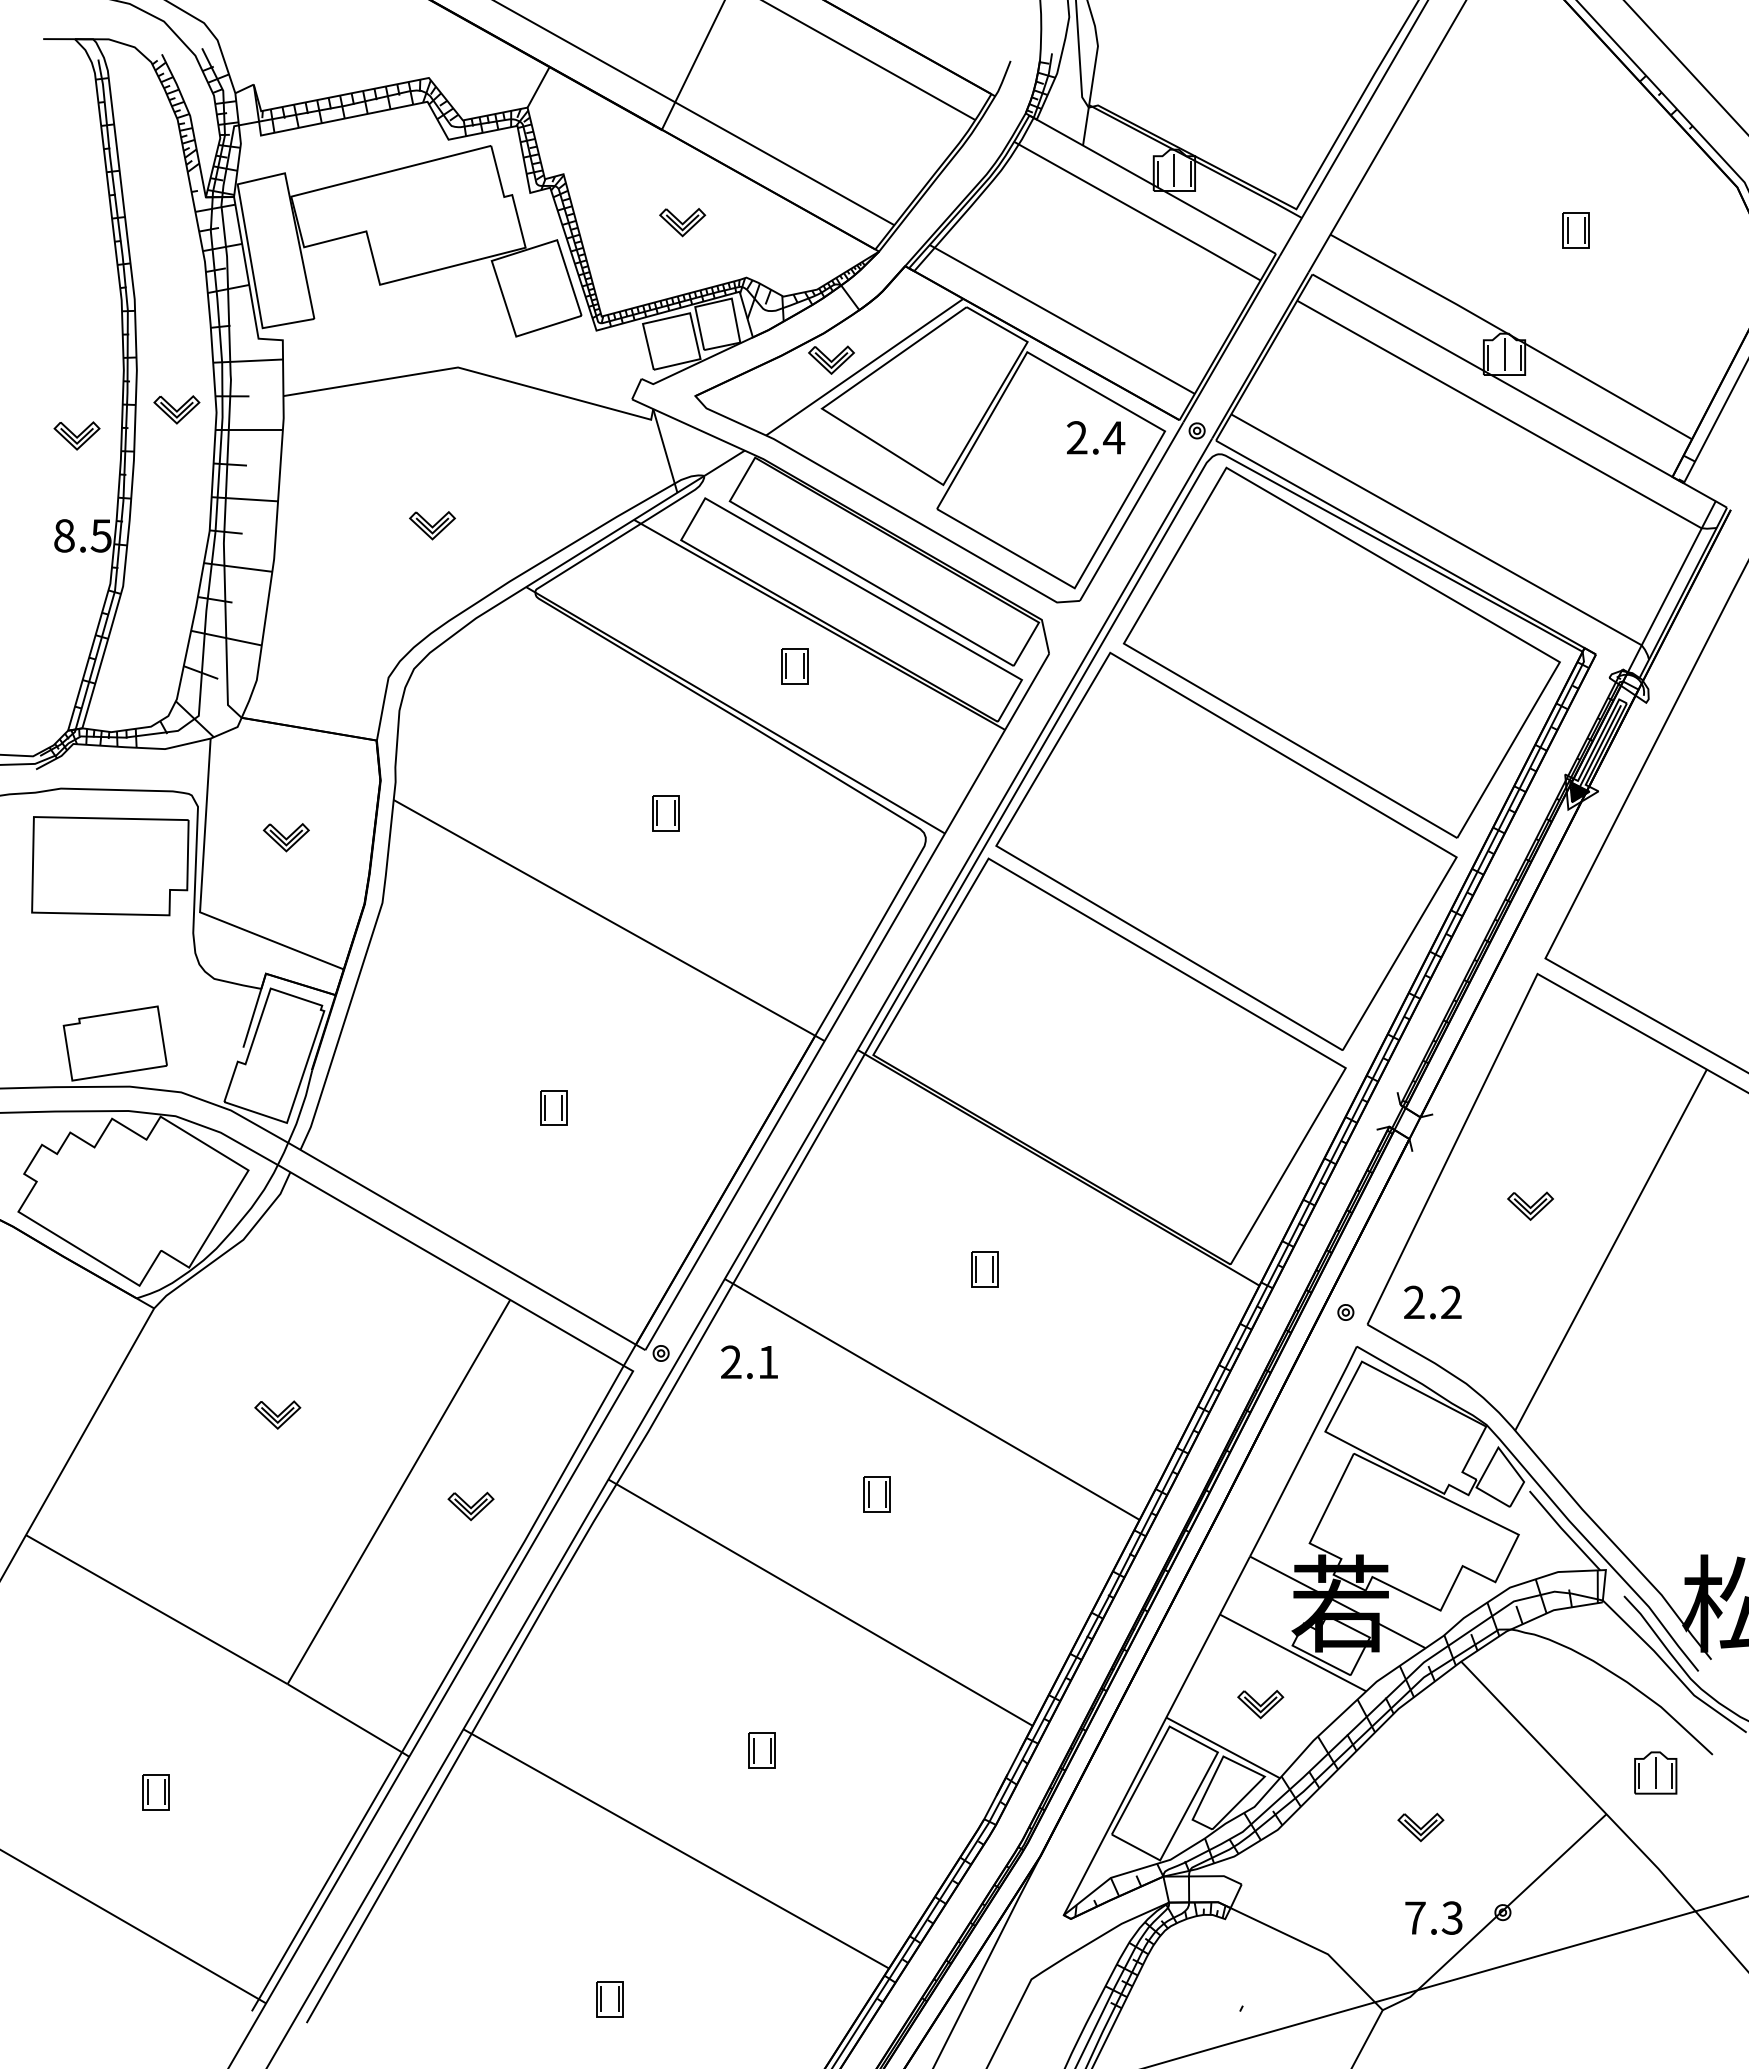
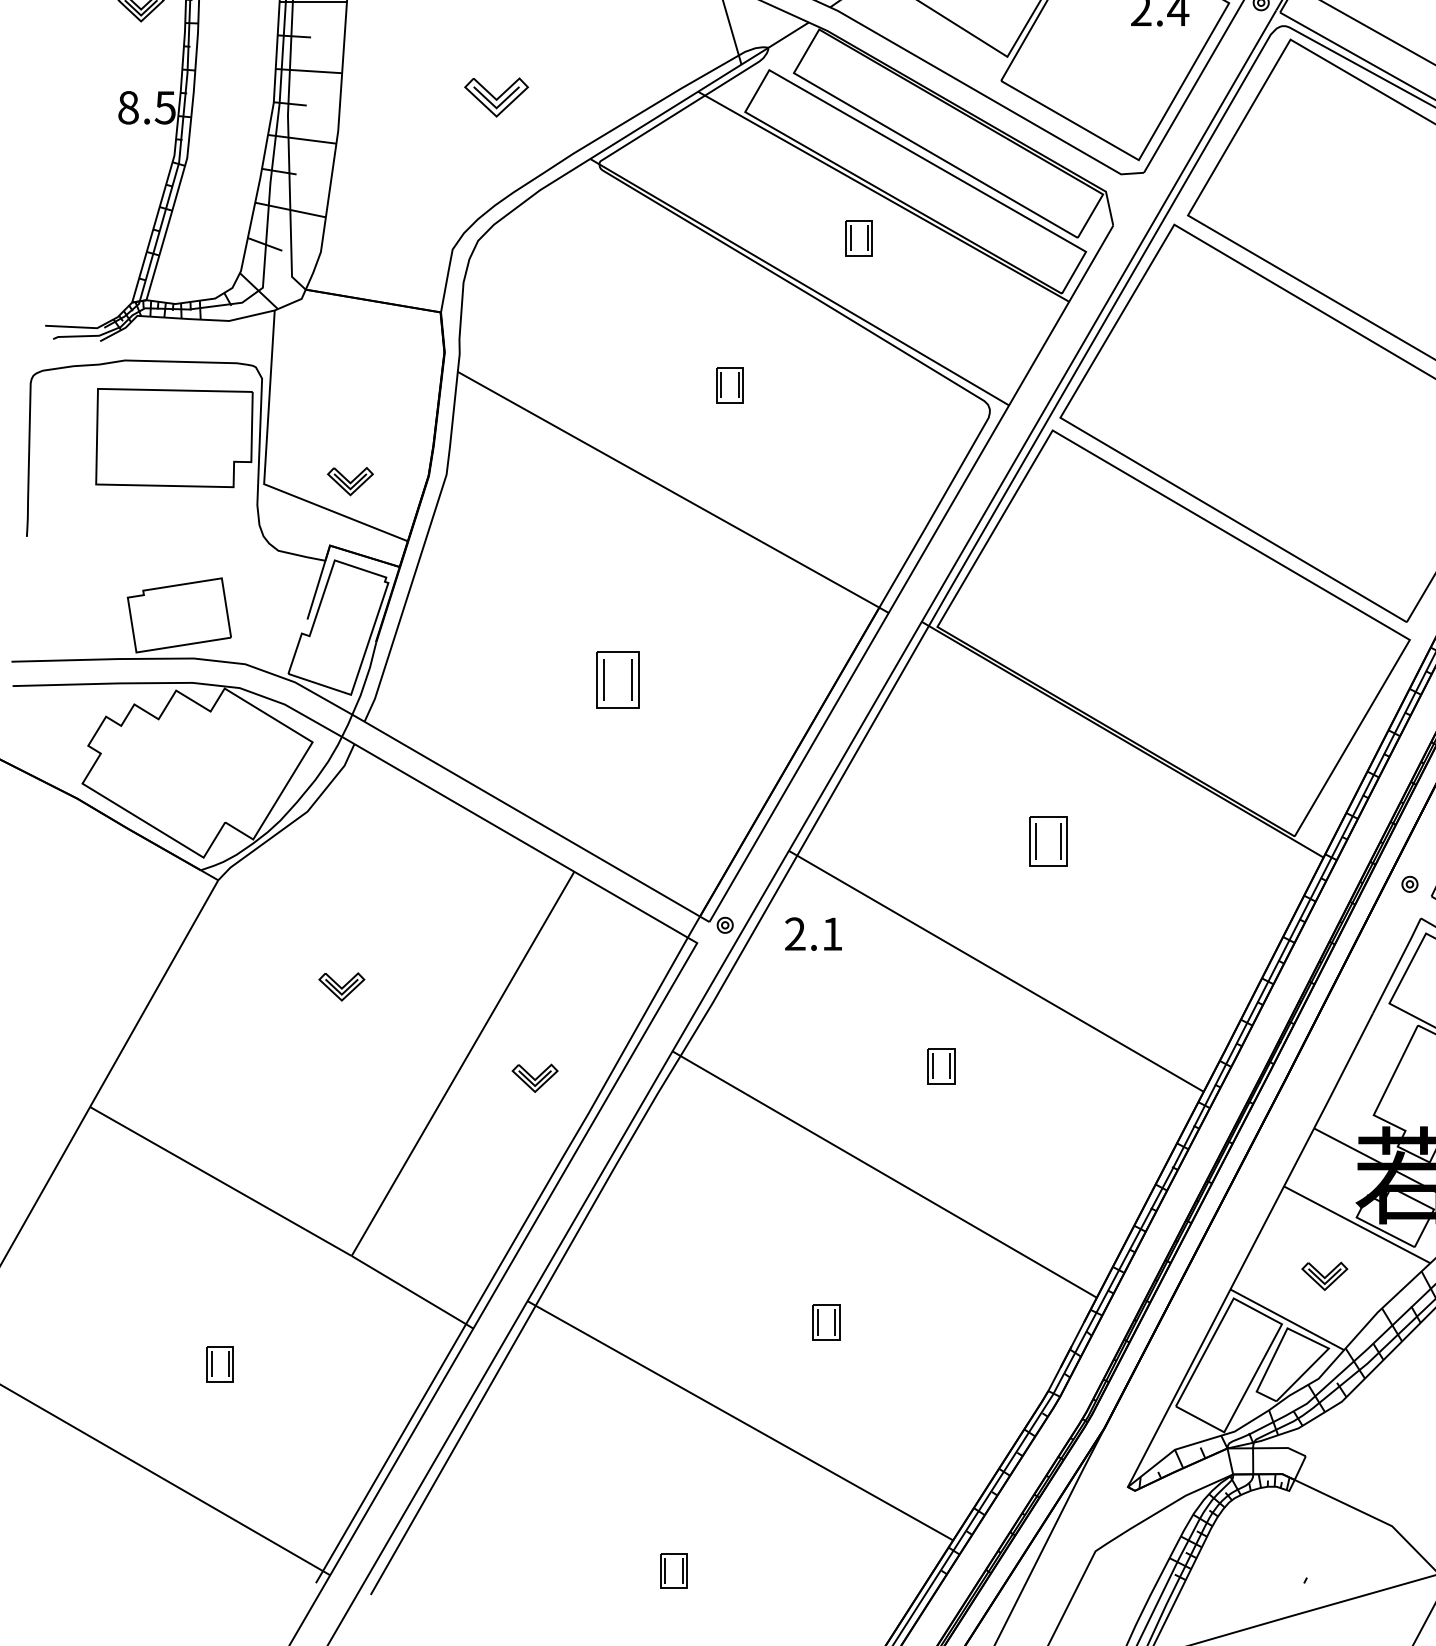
part: (432, 525) -> (496, 97), size x1.4
part: (285, 837) -> (349, 481), moved
part: (553, 1107) -> (617, 679), size x1.6
part: (984, 1269) -> (1048, 841), size x1.4

